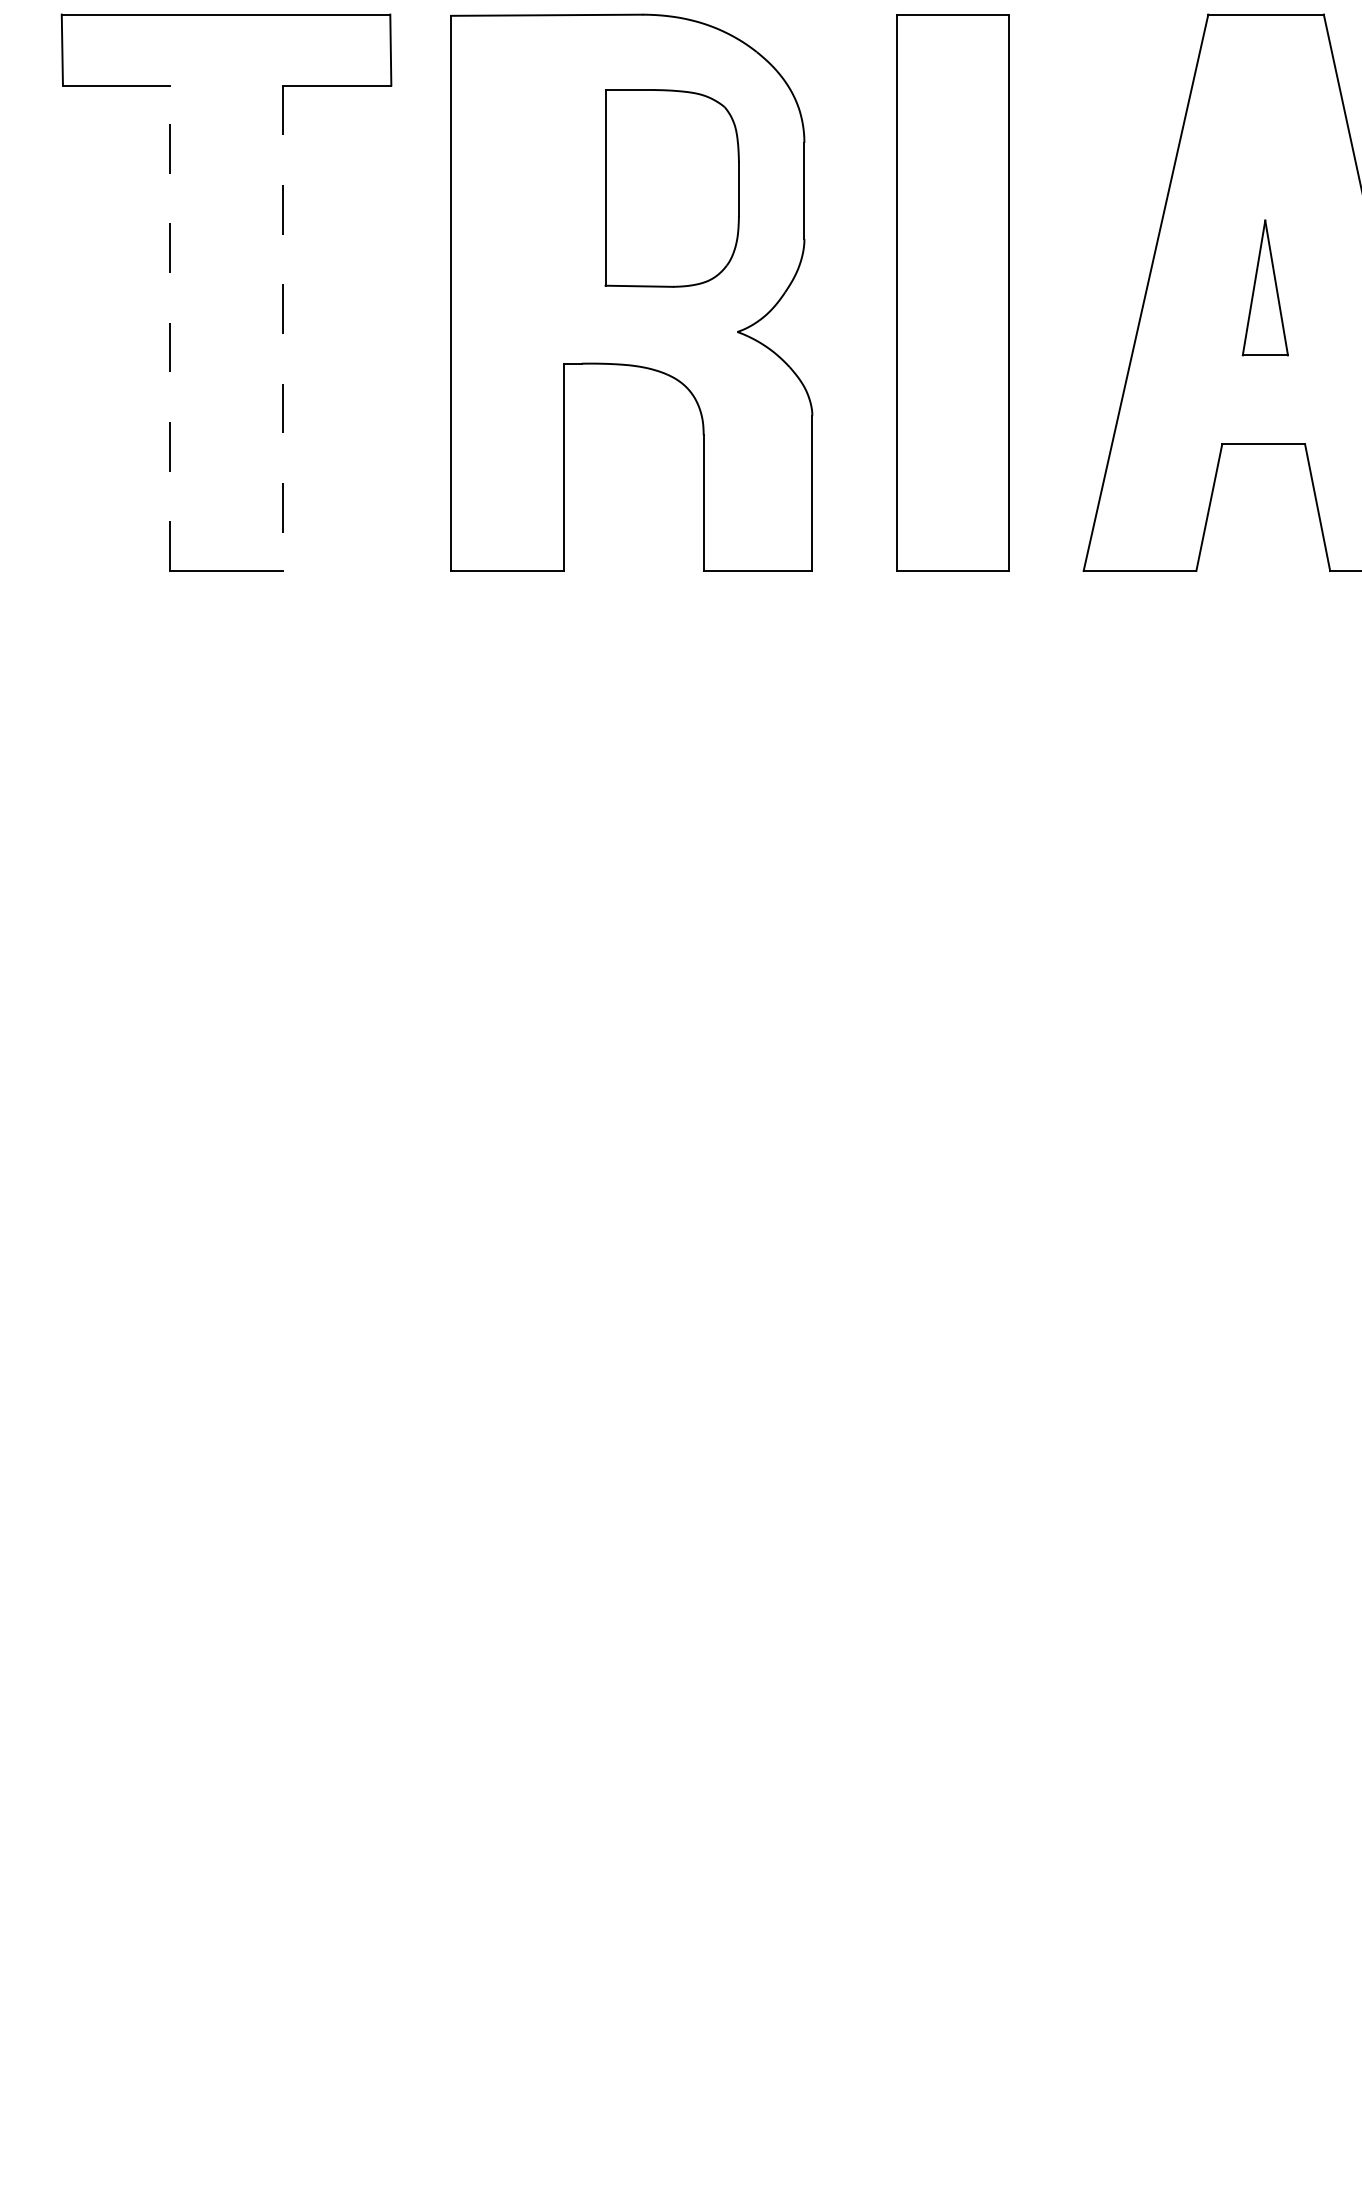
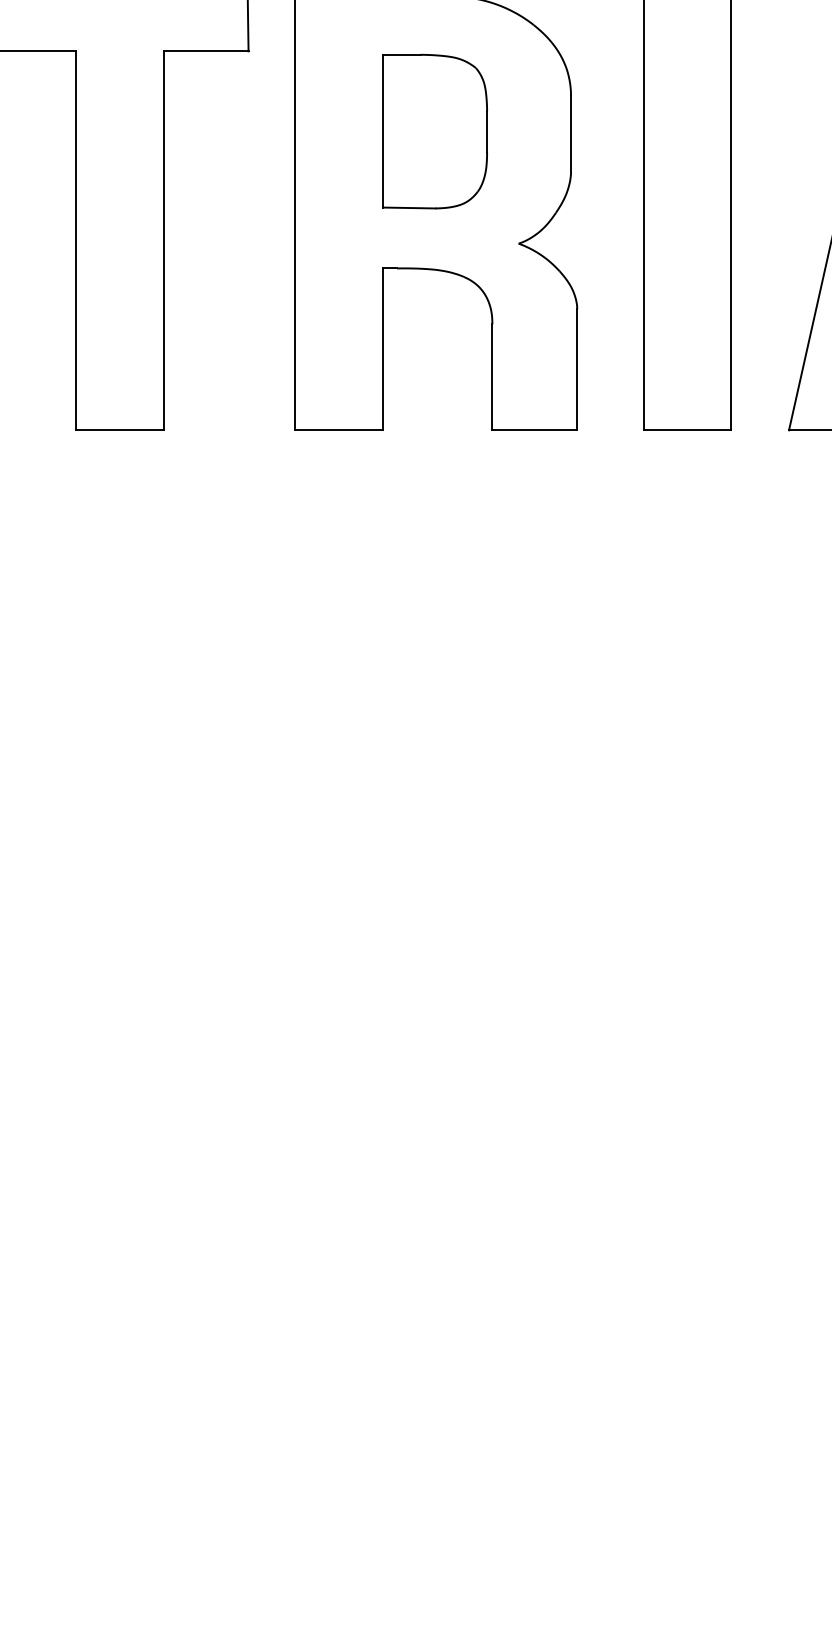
part: (671, 188) -> (434, 131), moved
line: (170, 328) -> (76, 240), dashed -> solid
line: (282, 328) -> (163, 240), dashed -> solid

